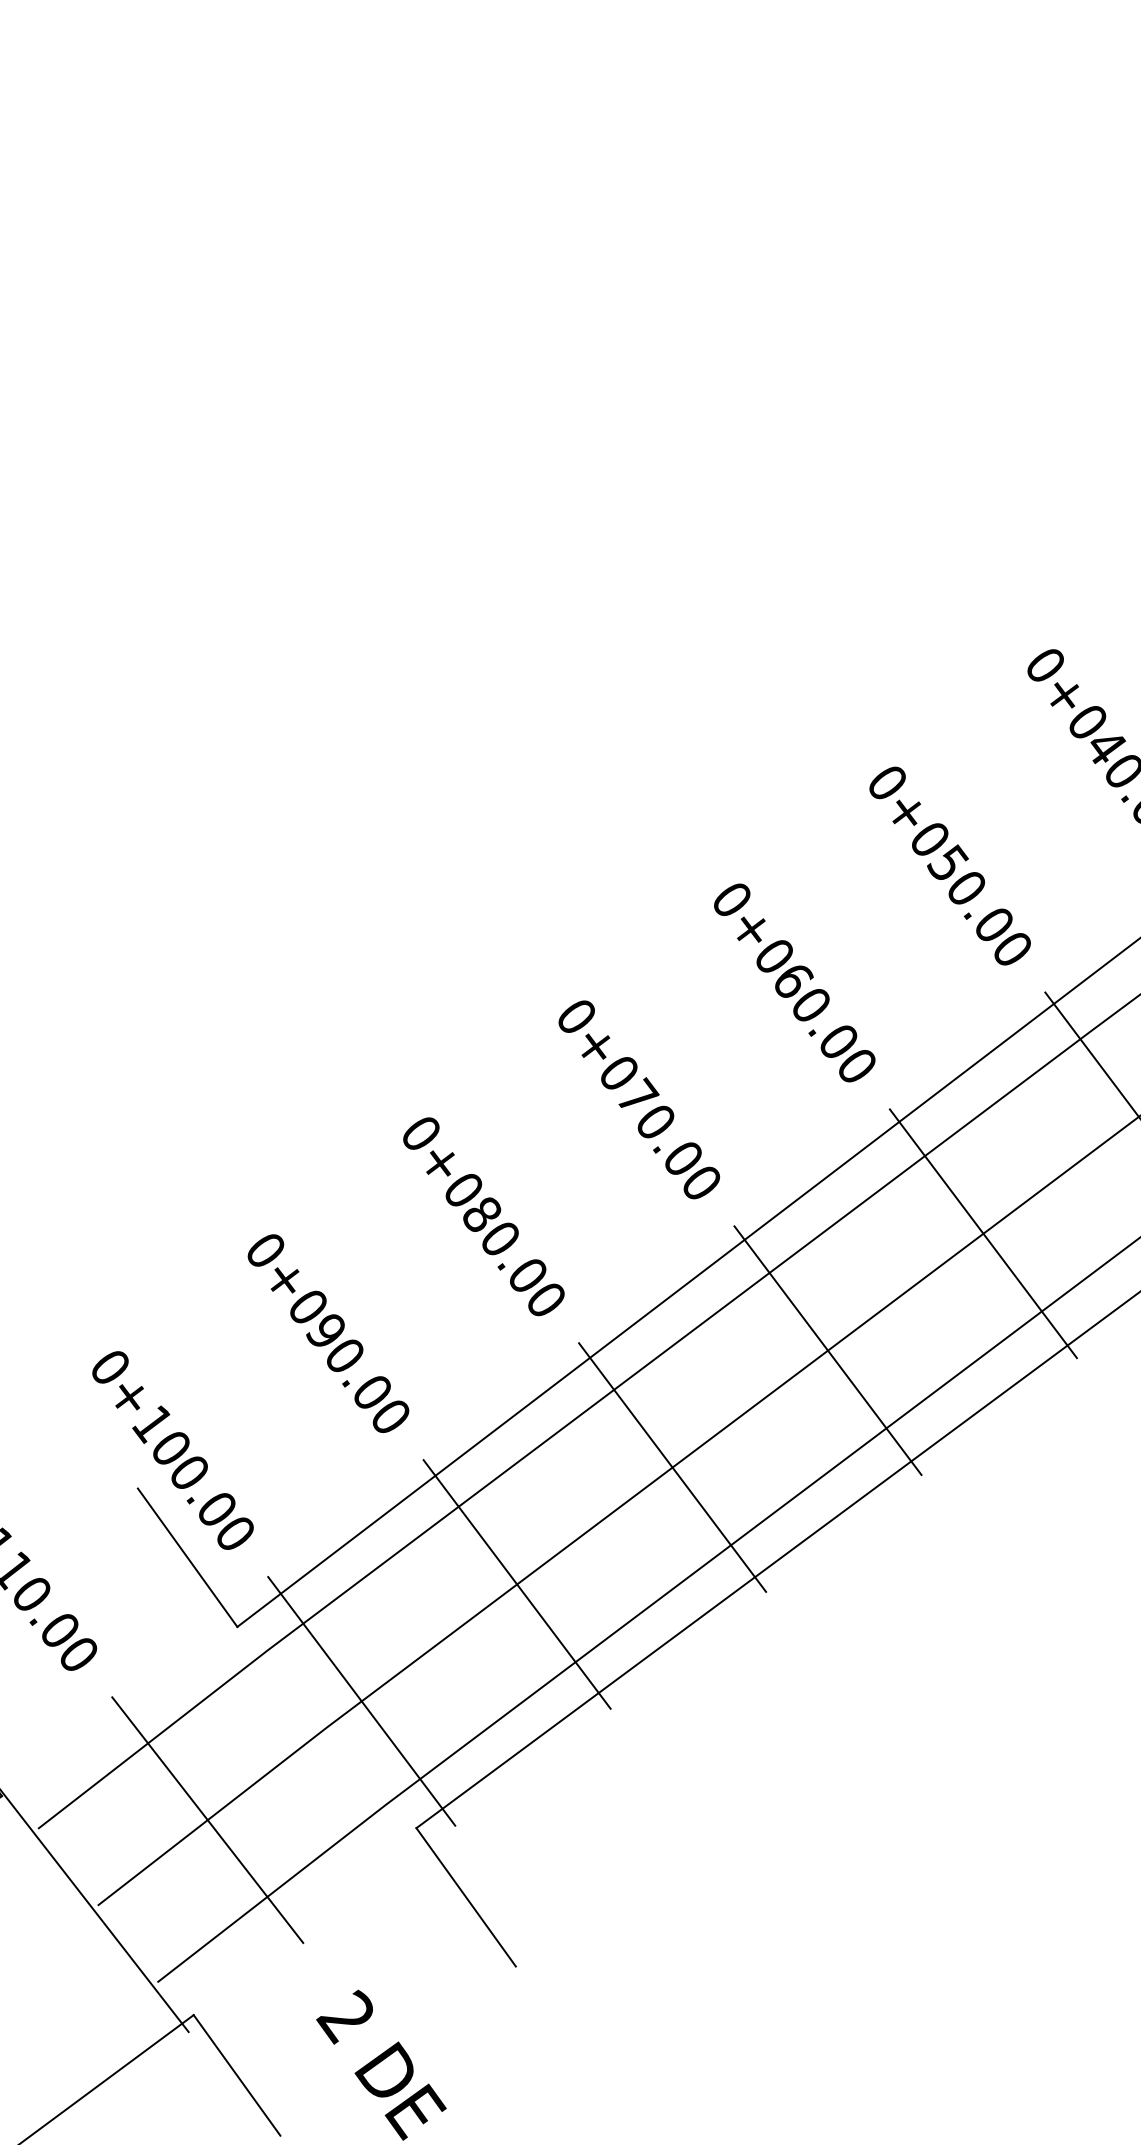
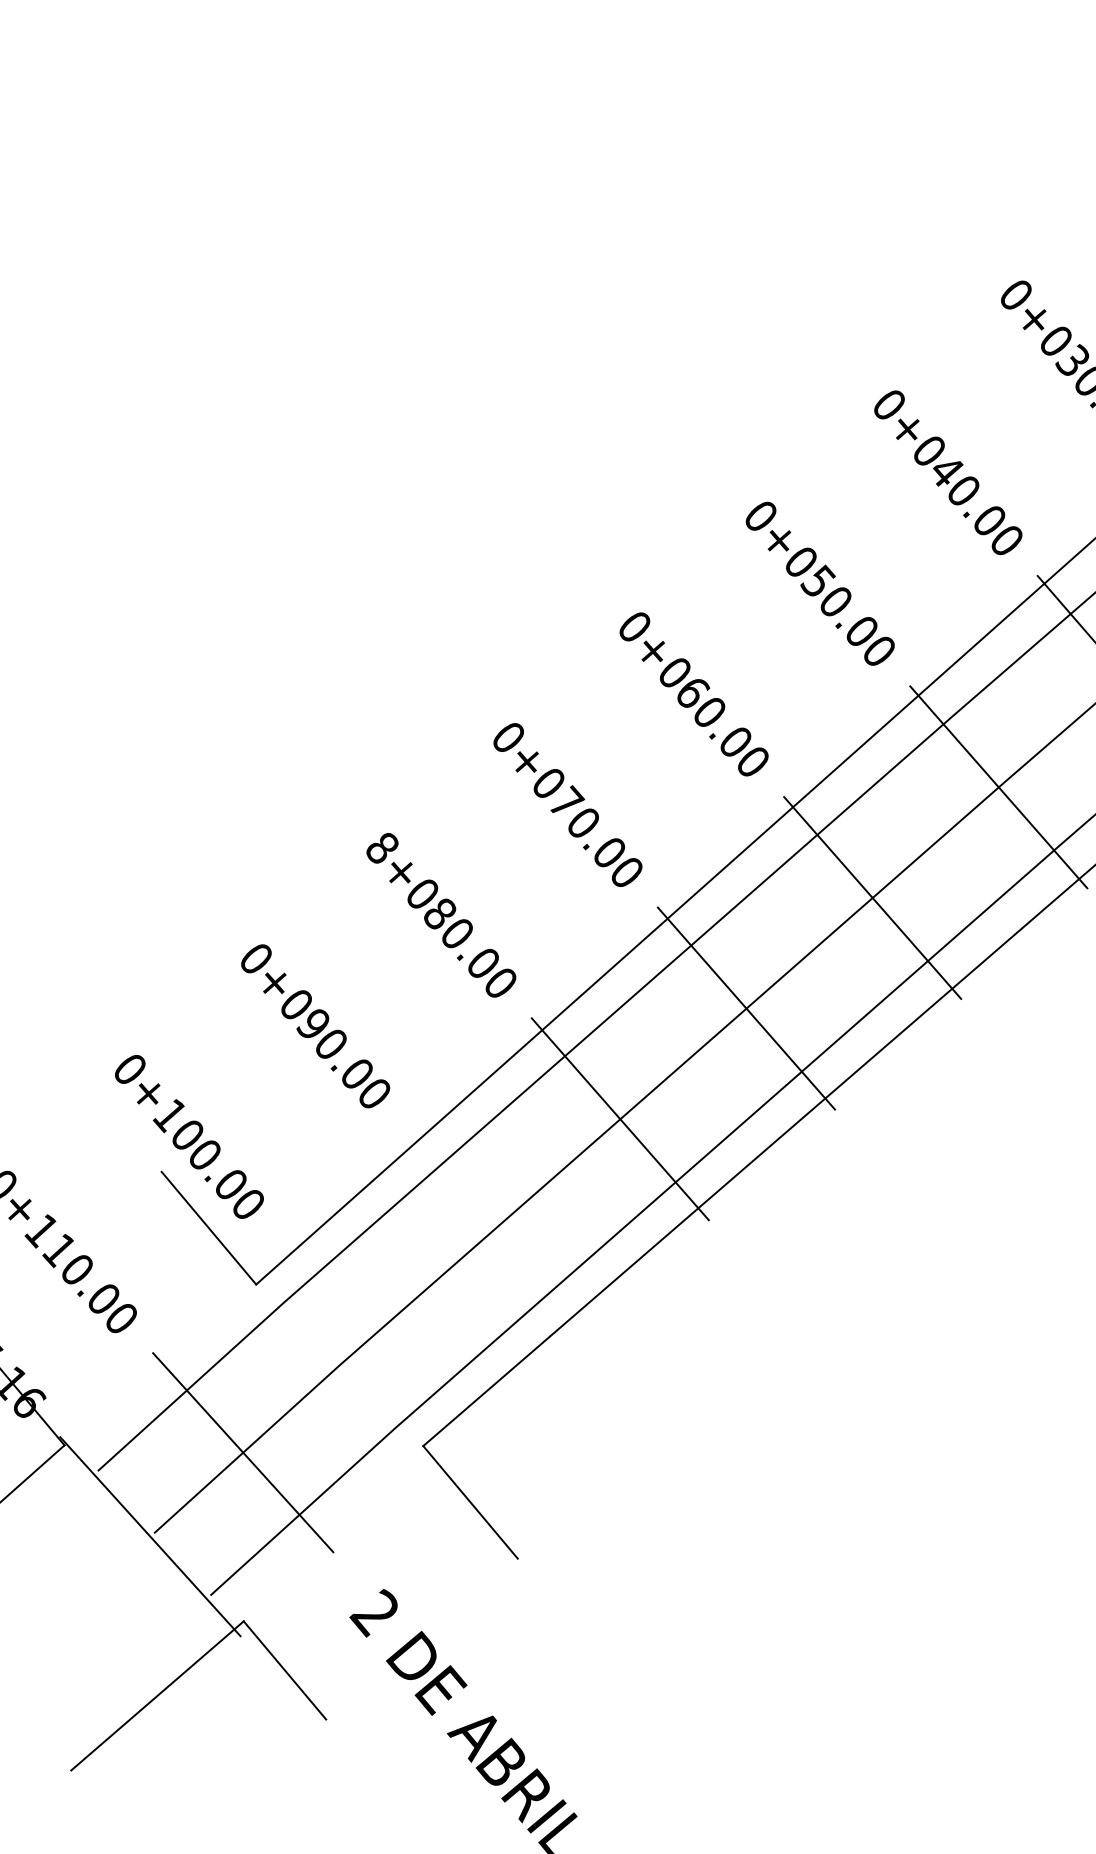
text: (421, 1133) -> (382, 848), 0+080.00 -> 8+080.00
line: (516, 1583) -> (493, 1229), removed
line: (361, 1701) -> (367, 1340), removed

